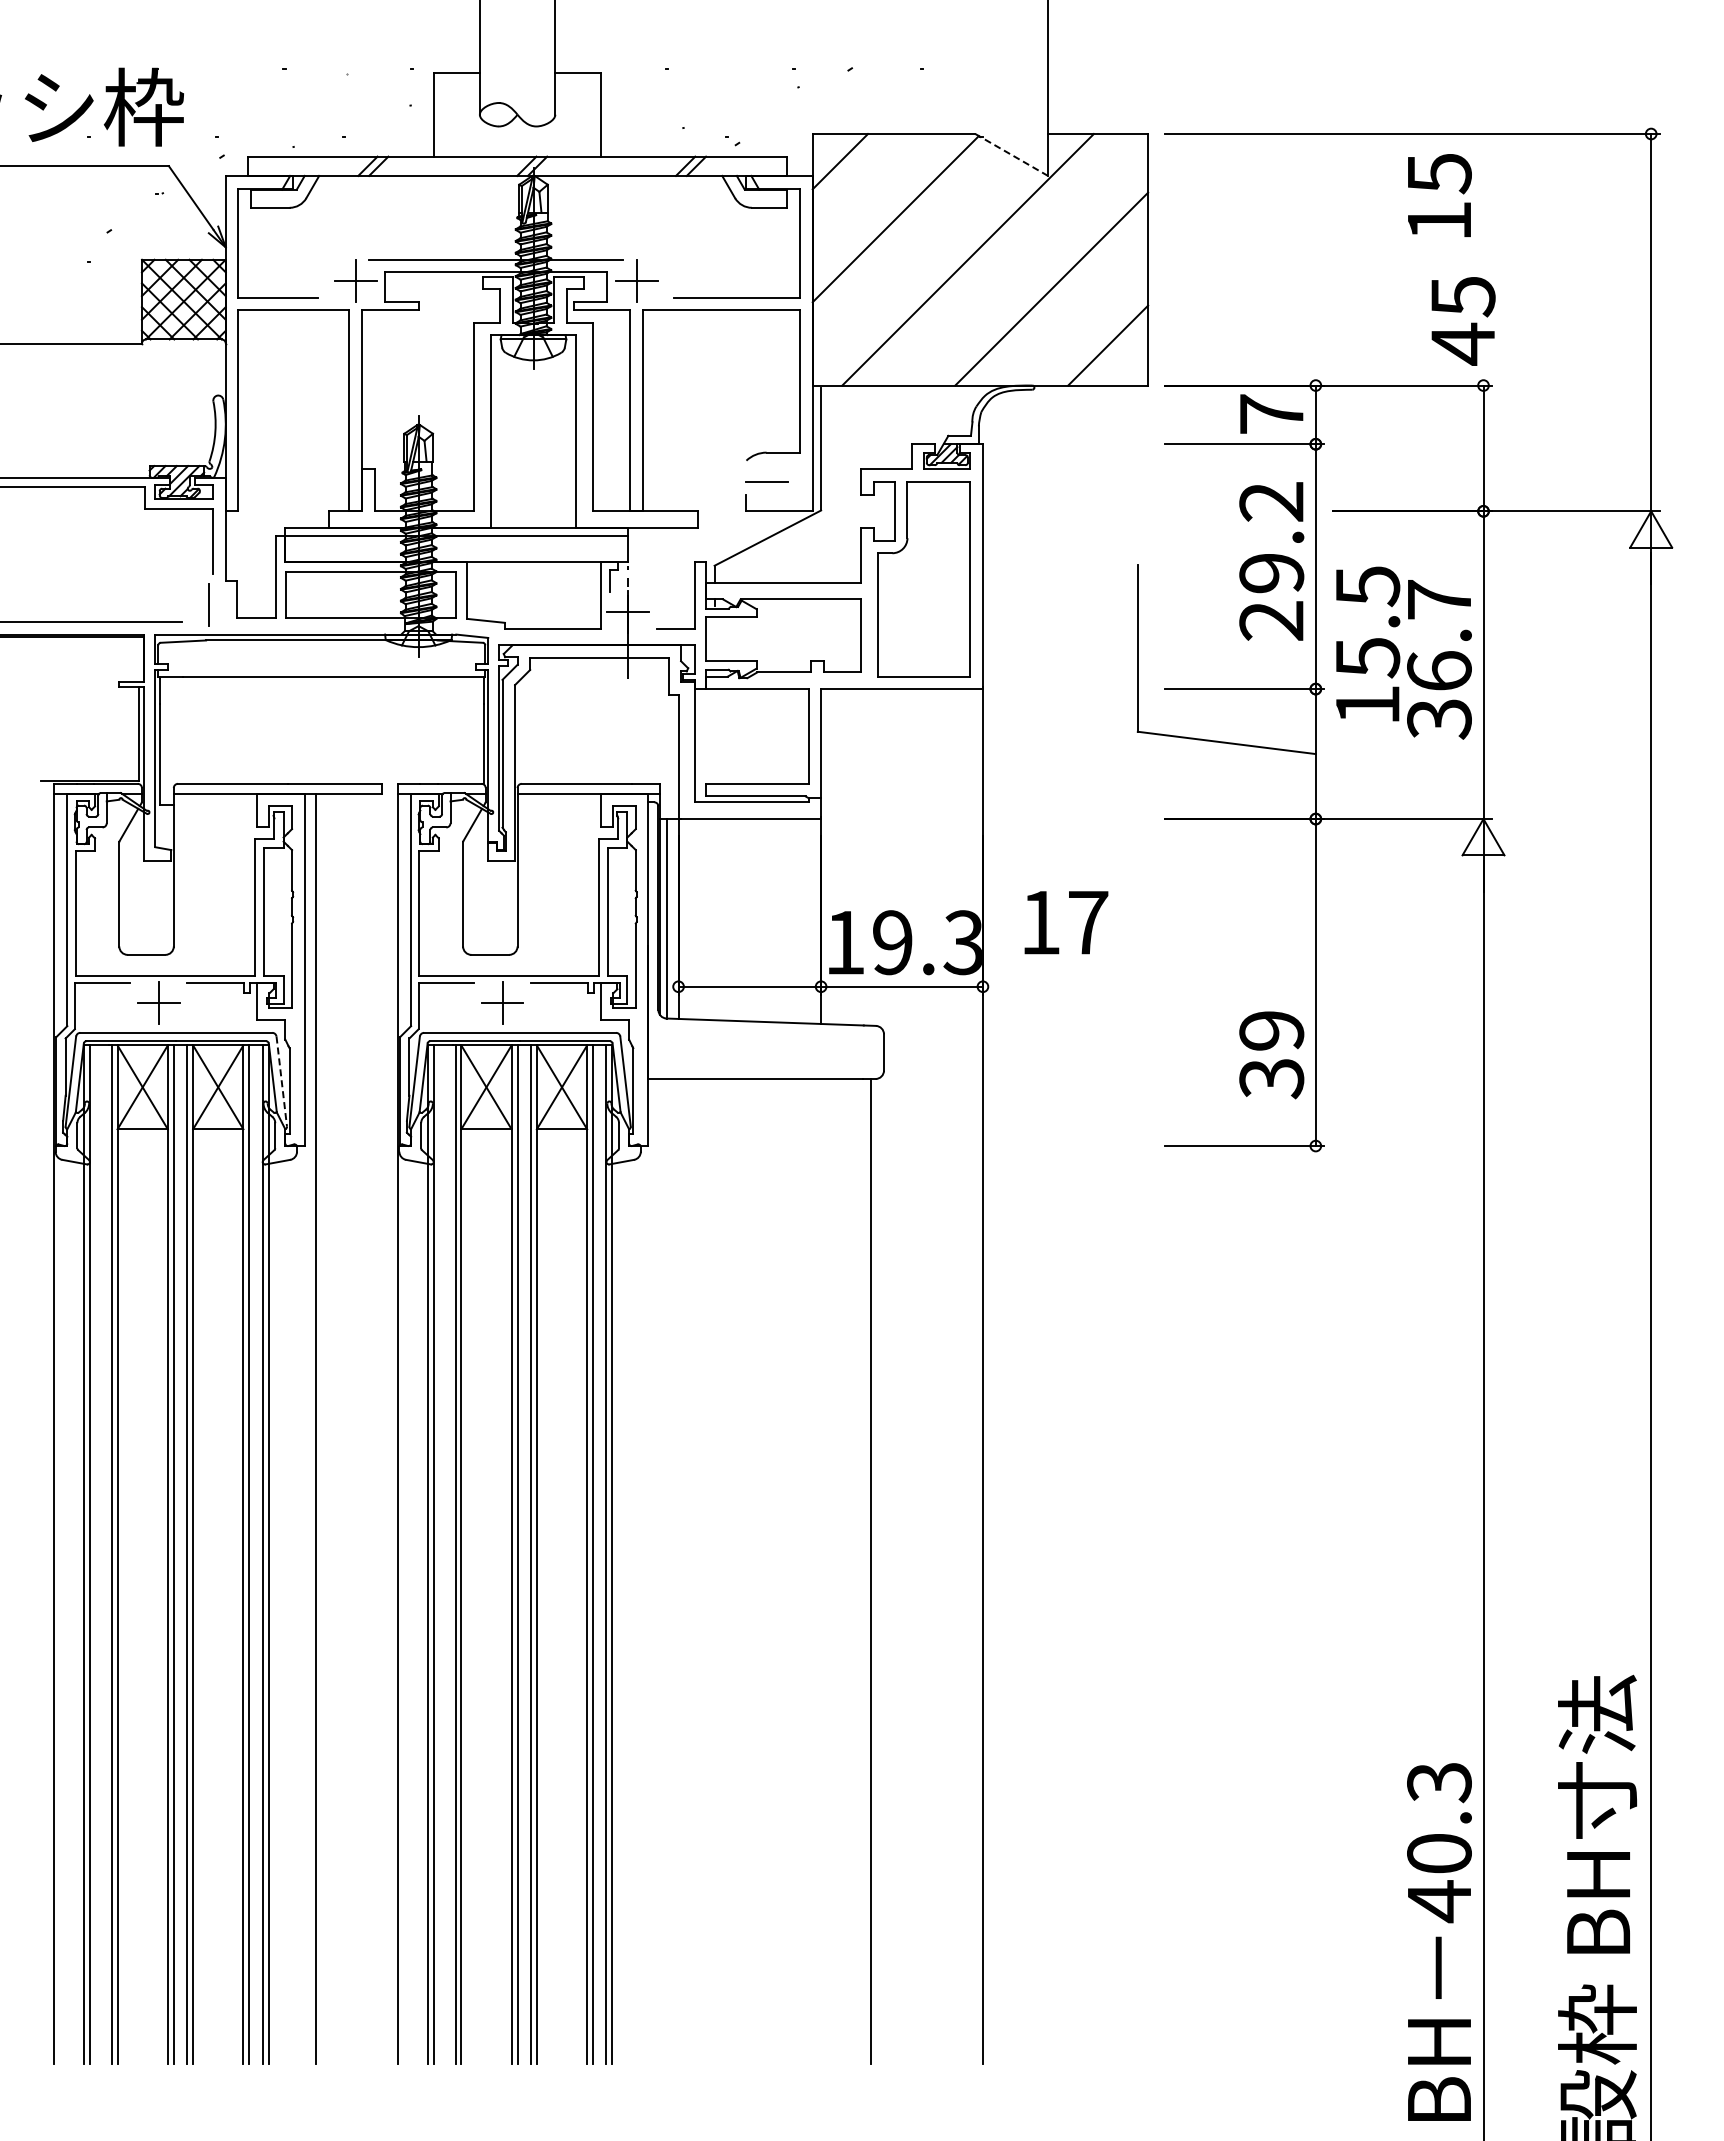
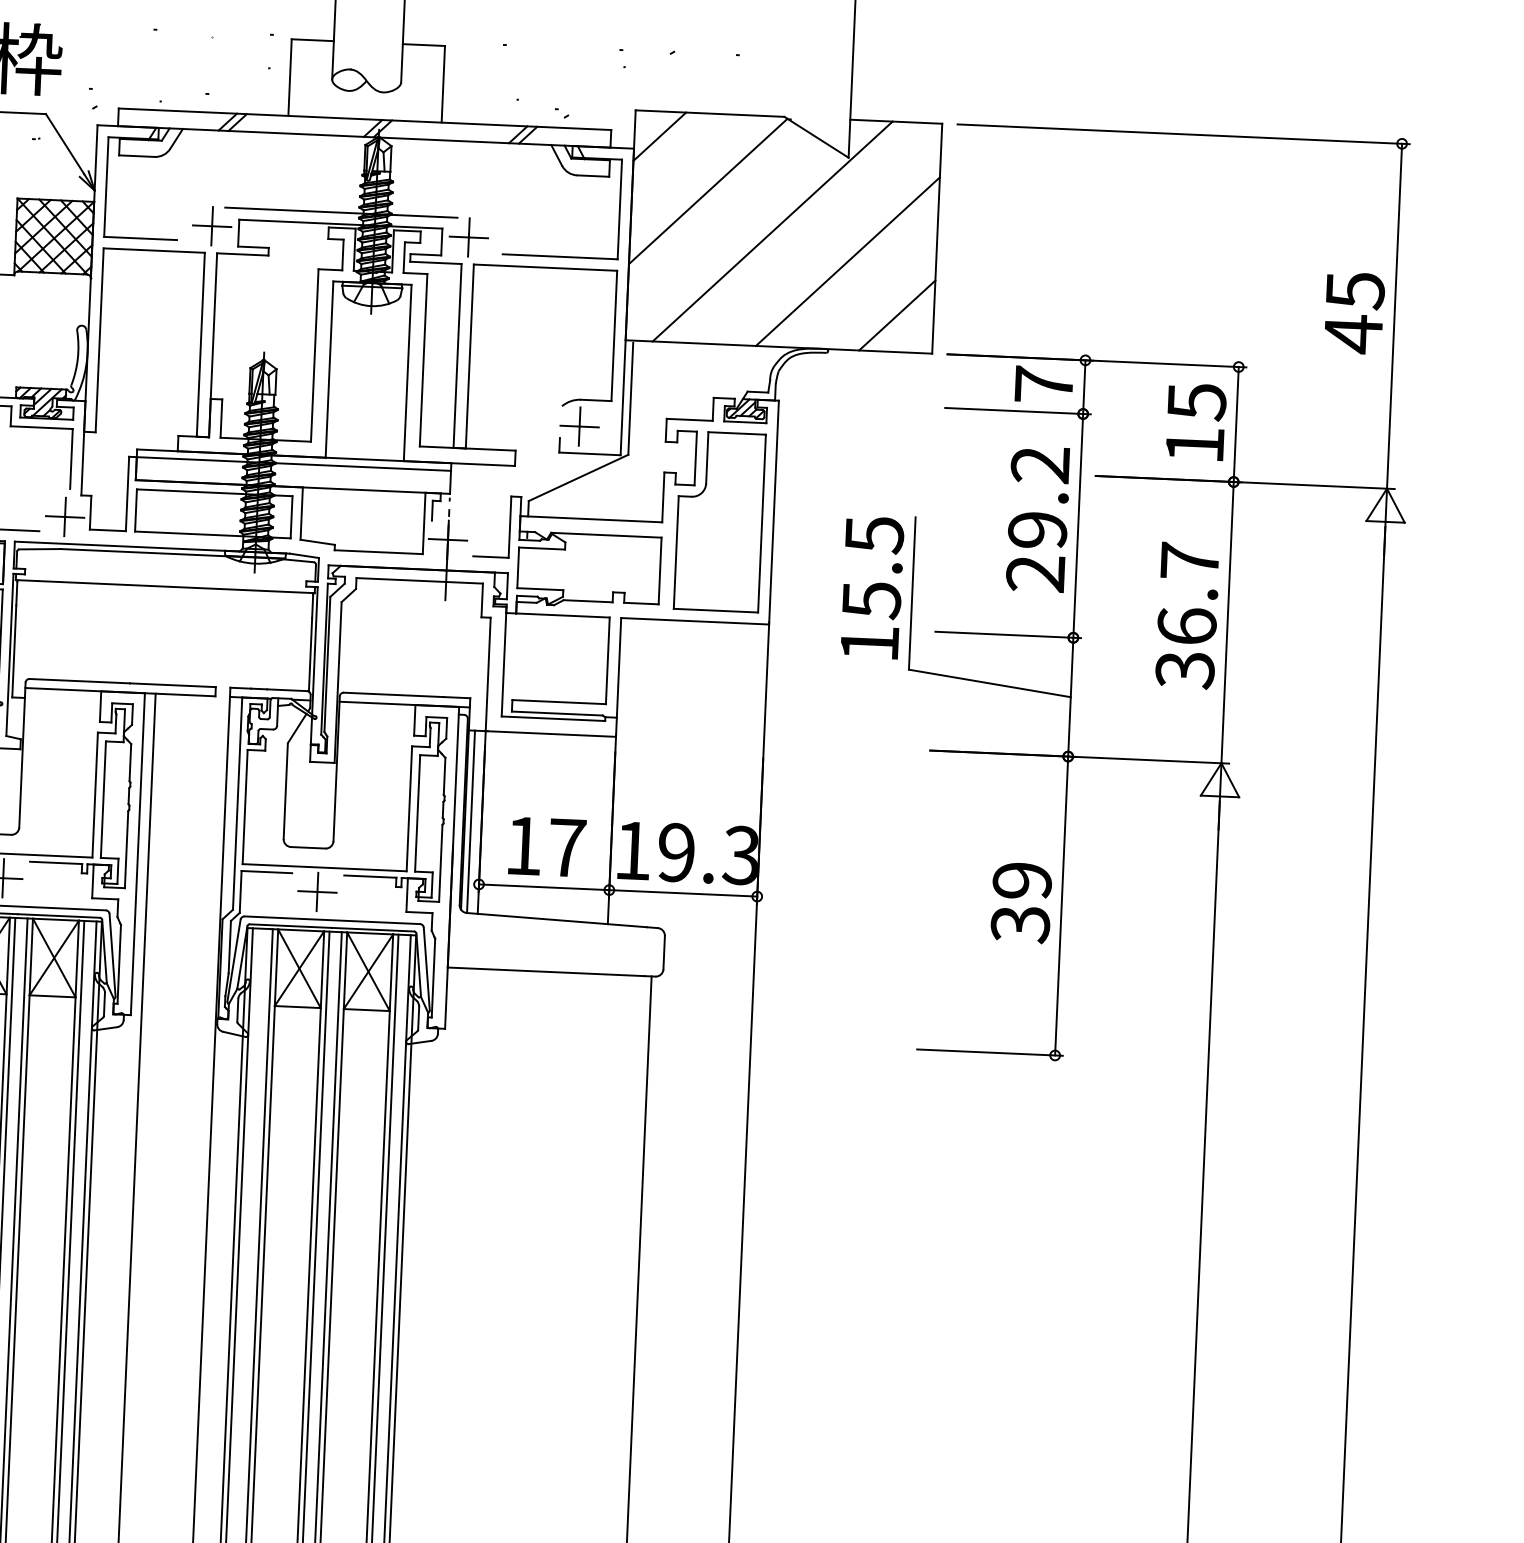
line: (1011, 154) -> (816, 137), dashed -> solid
text: (1439, 195) -> (1196, 421), moved
text: (1463, 321) -> (1354, 313), moved
line: (766, 481) -> (579, 426), added
line: (209, 605) -> (65, 517), added
text: (1368, 643) -> (872, 587), moved
text: (1066, 922) -> (547, 846), moved
text: (1271, 1055) -> (1021, 903), moved
line: (281, 1082) -> (112, 956), dashed -> solid

